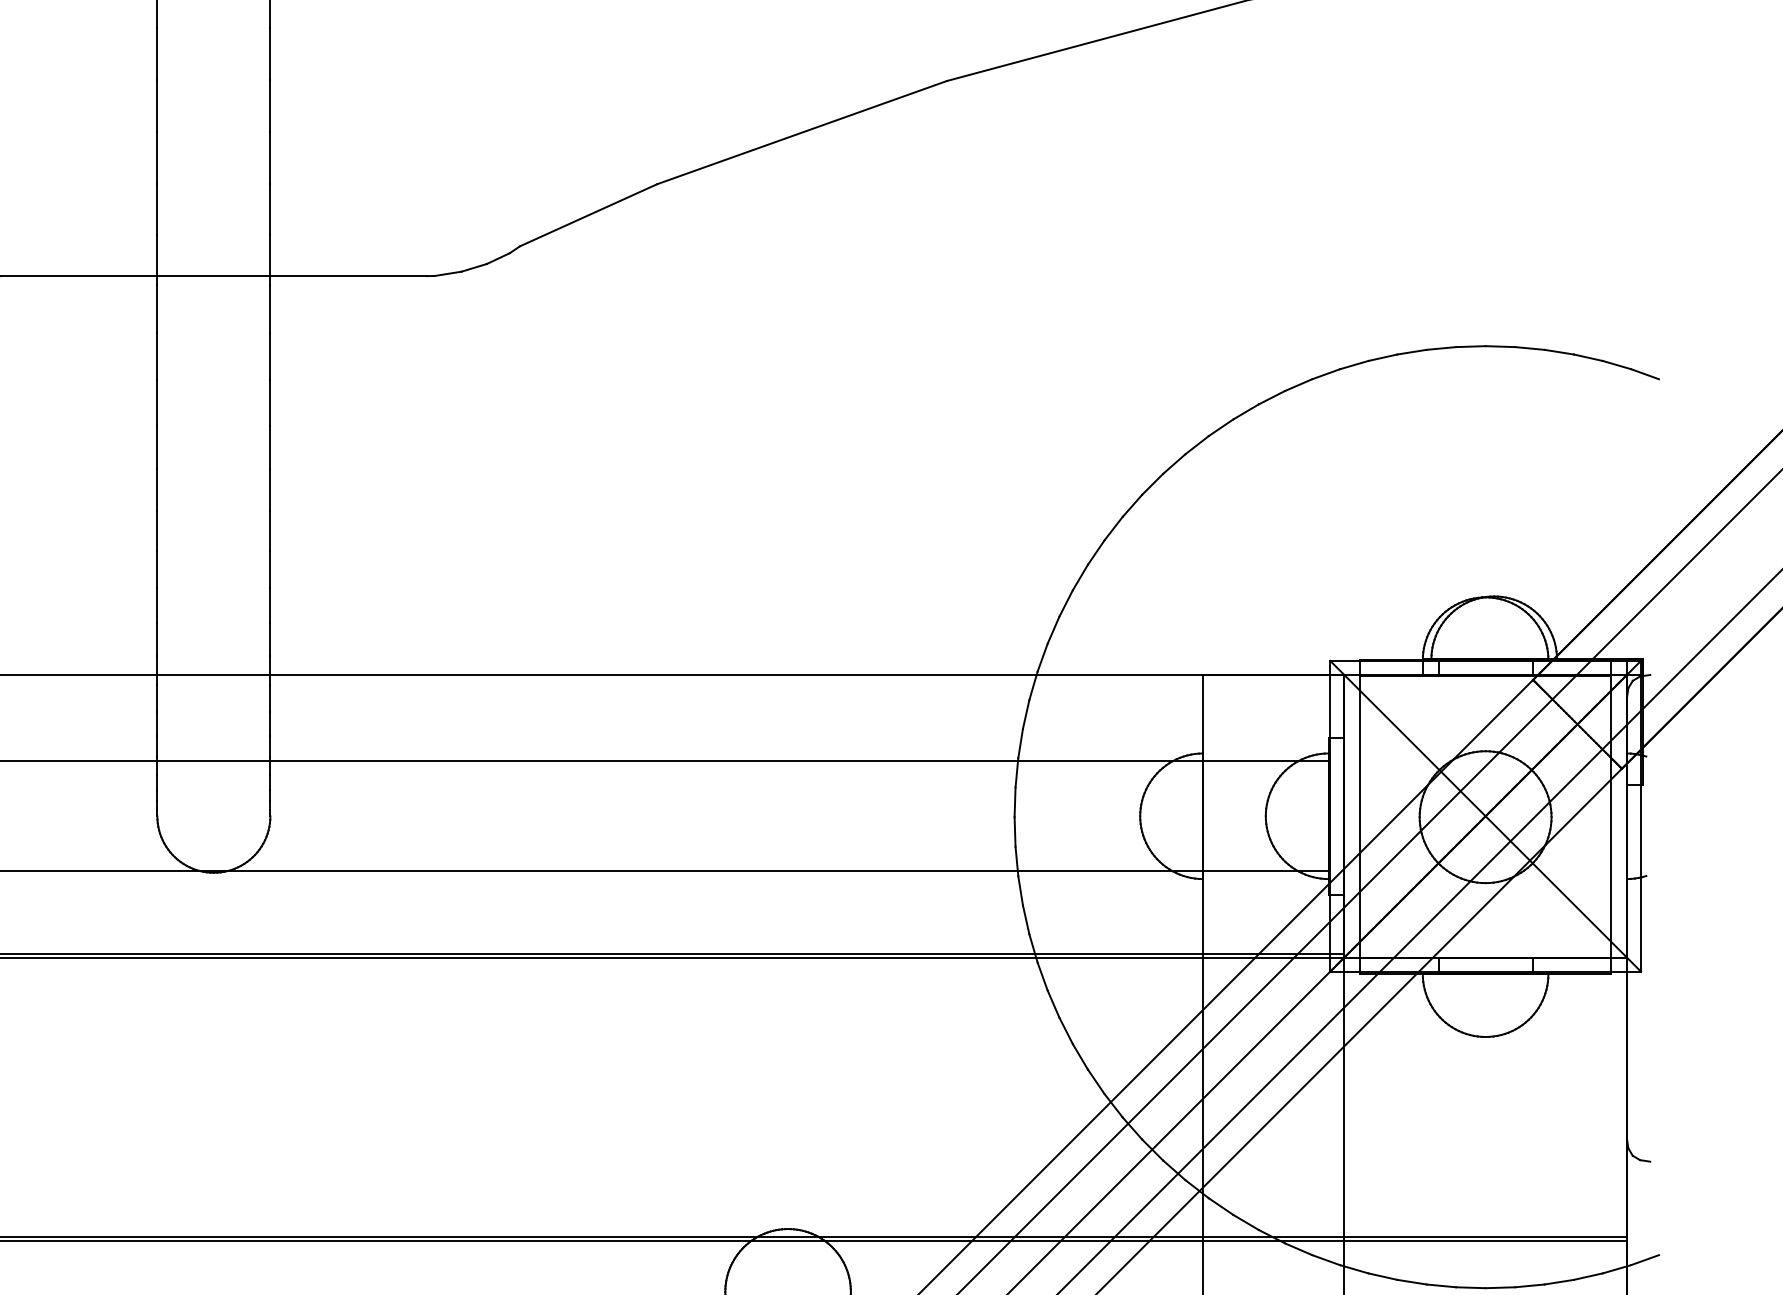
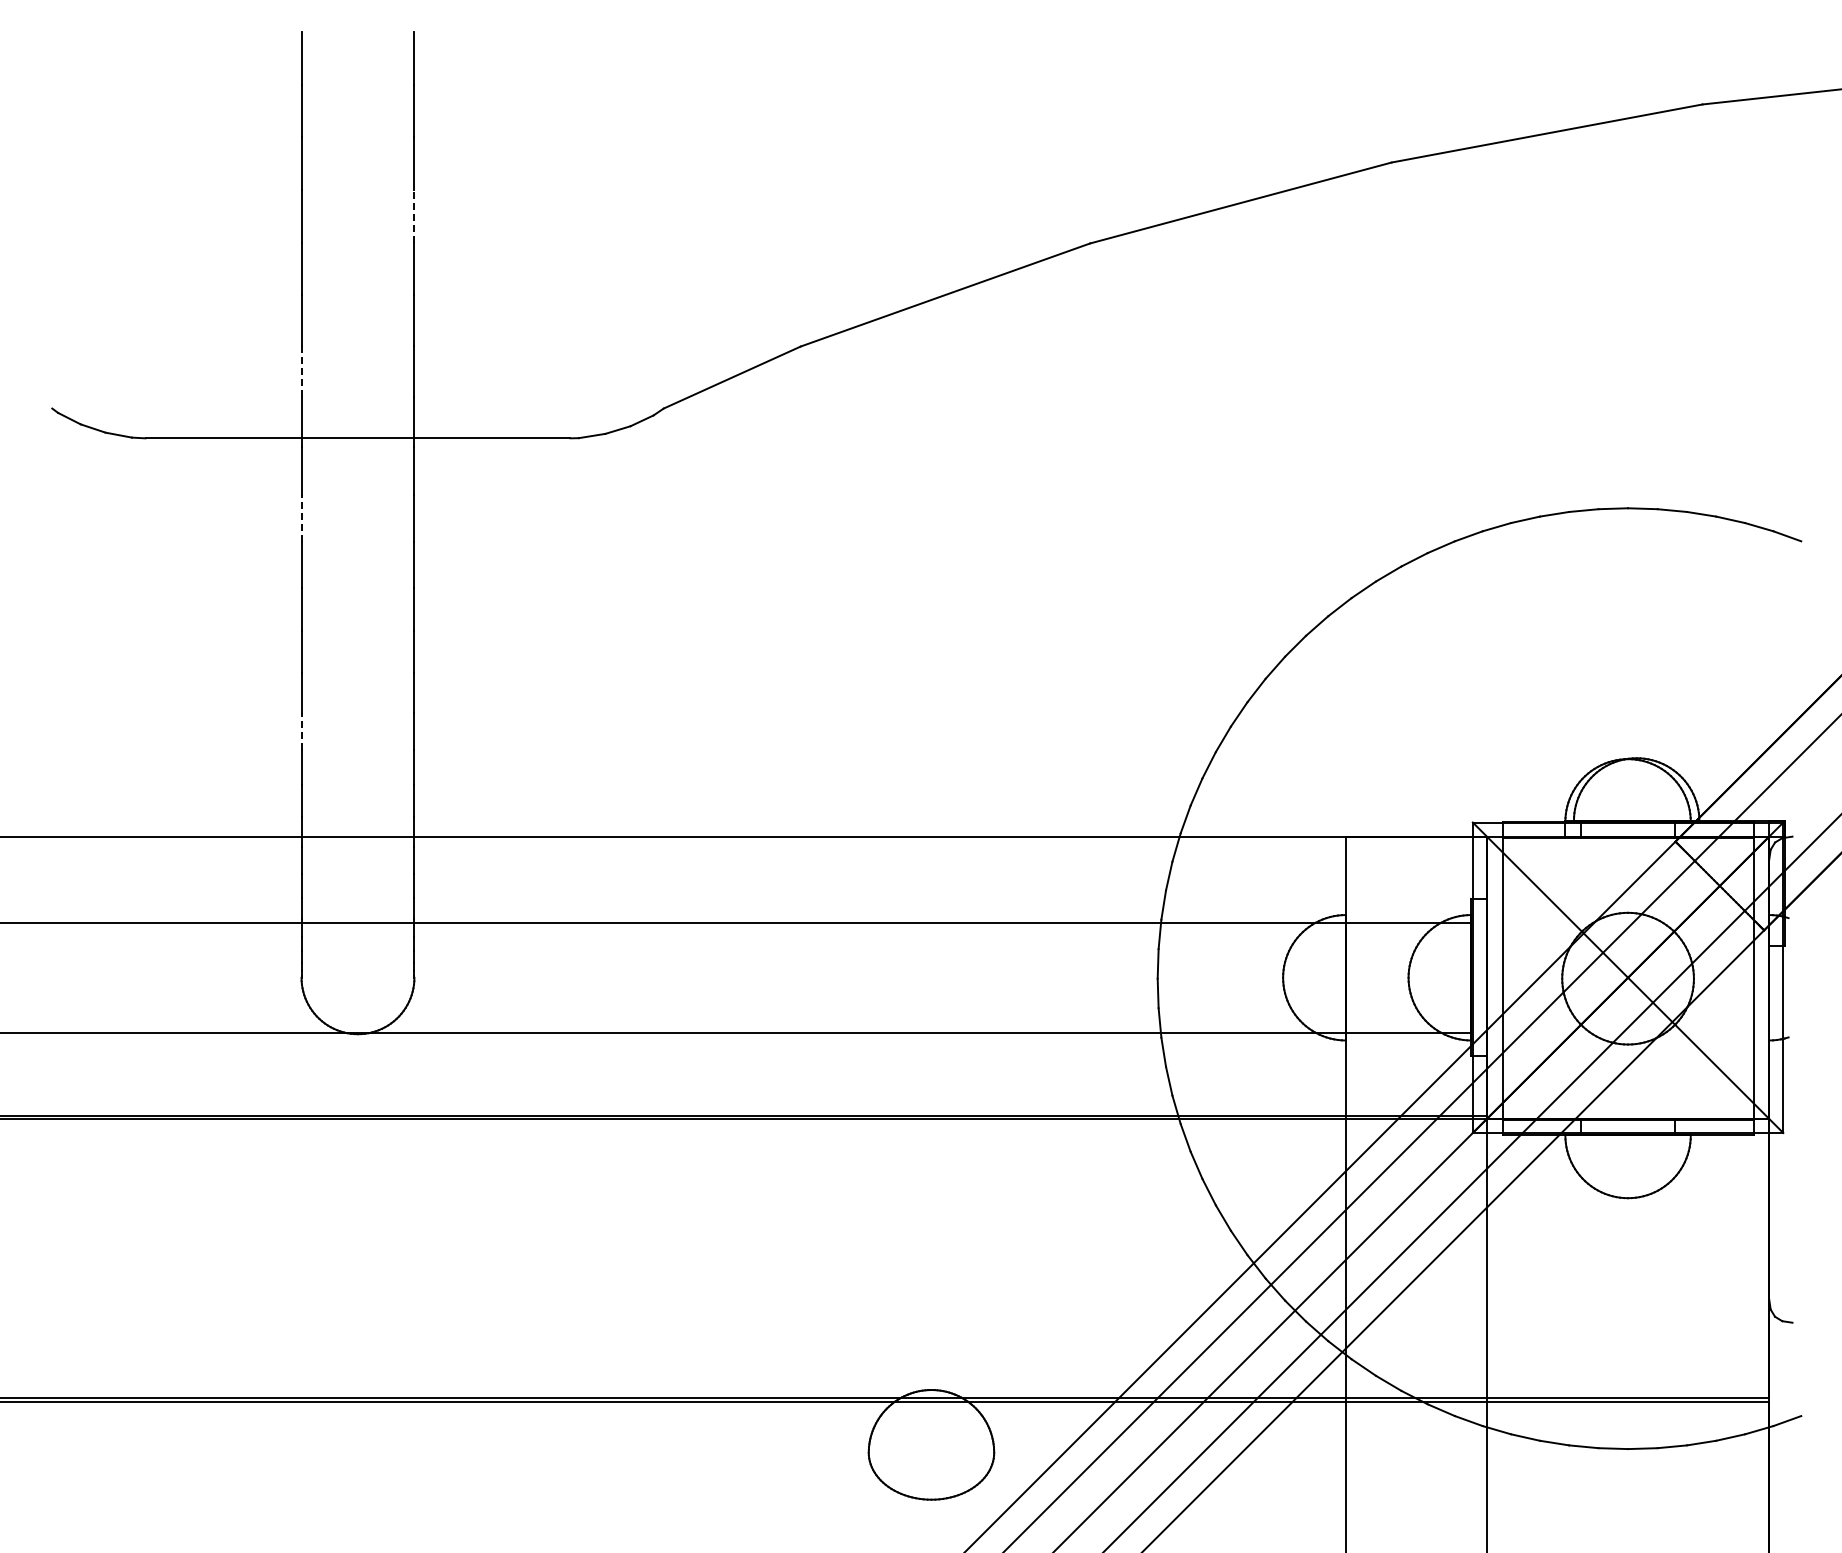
line: (270, 53) -> (414, 215), solid -> dashed
line: (157, 209) -> (301, 371), solid -> dashed
line: (157, 356) -> (301, 518), solid -> dashed
line: (157, 569) -> (301, 731), solid -> dashed

